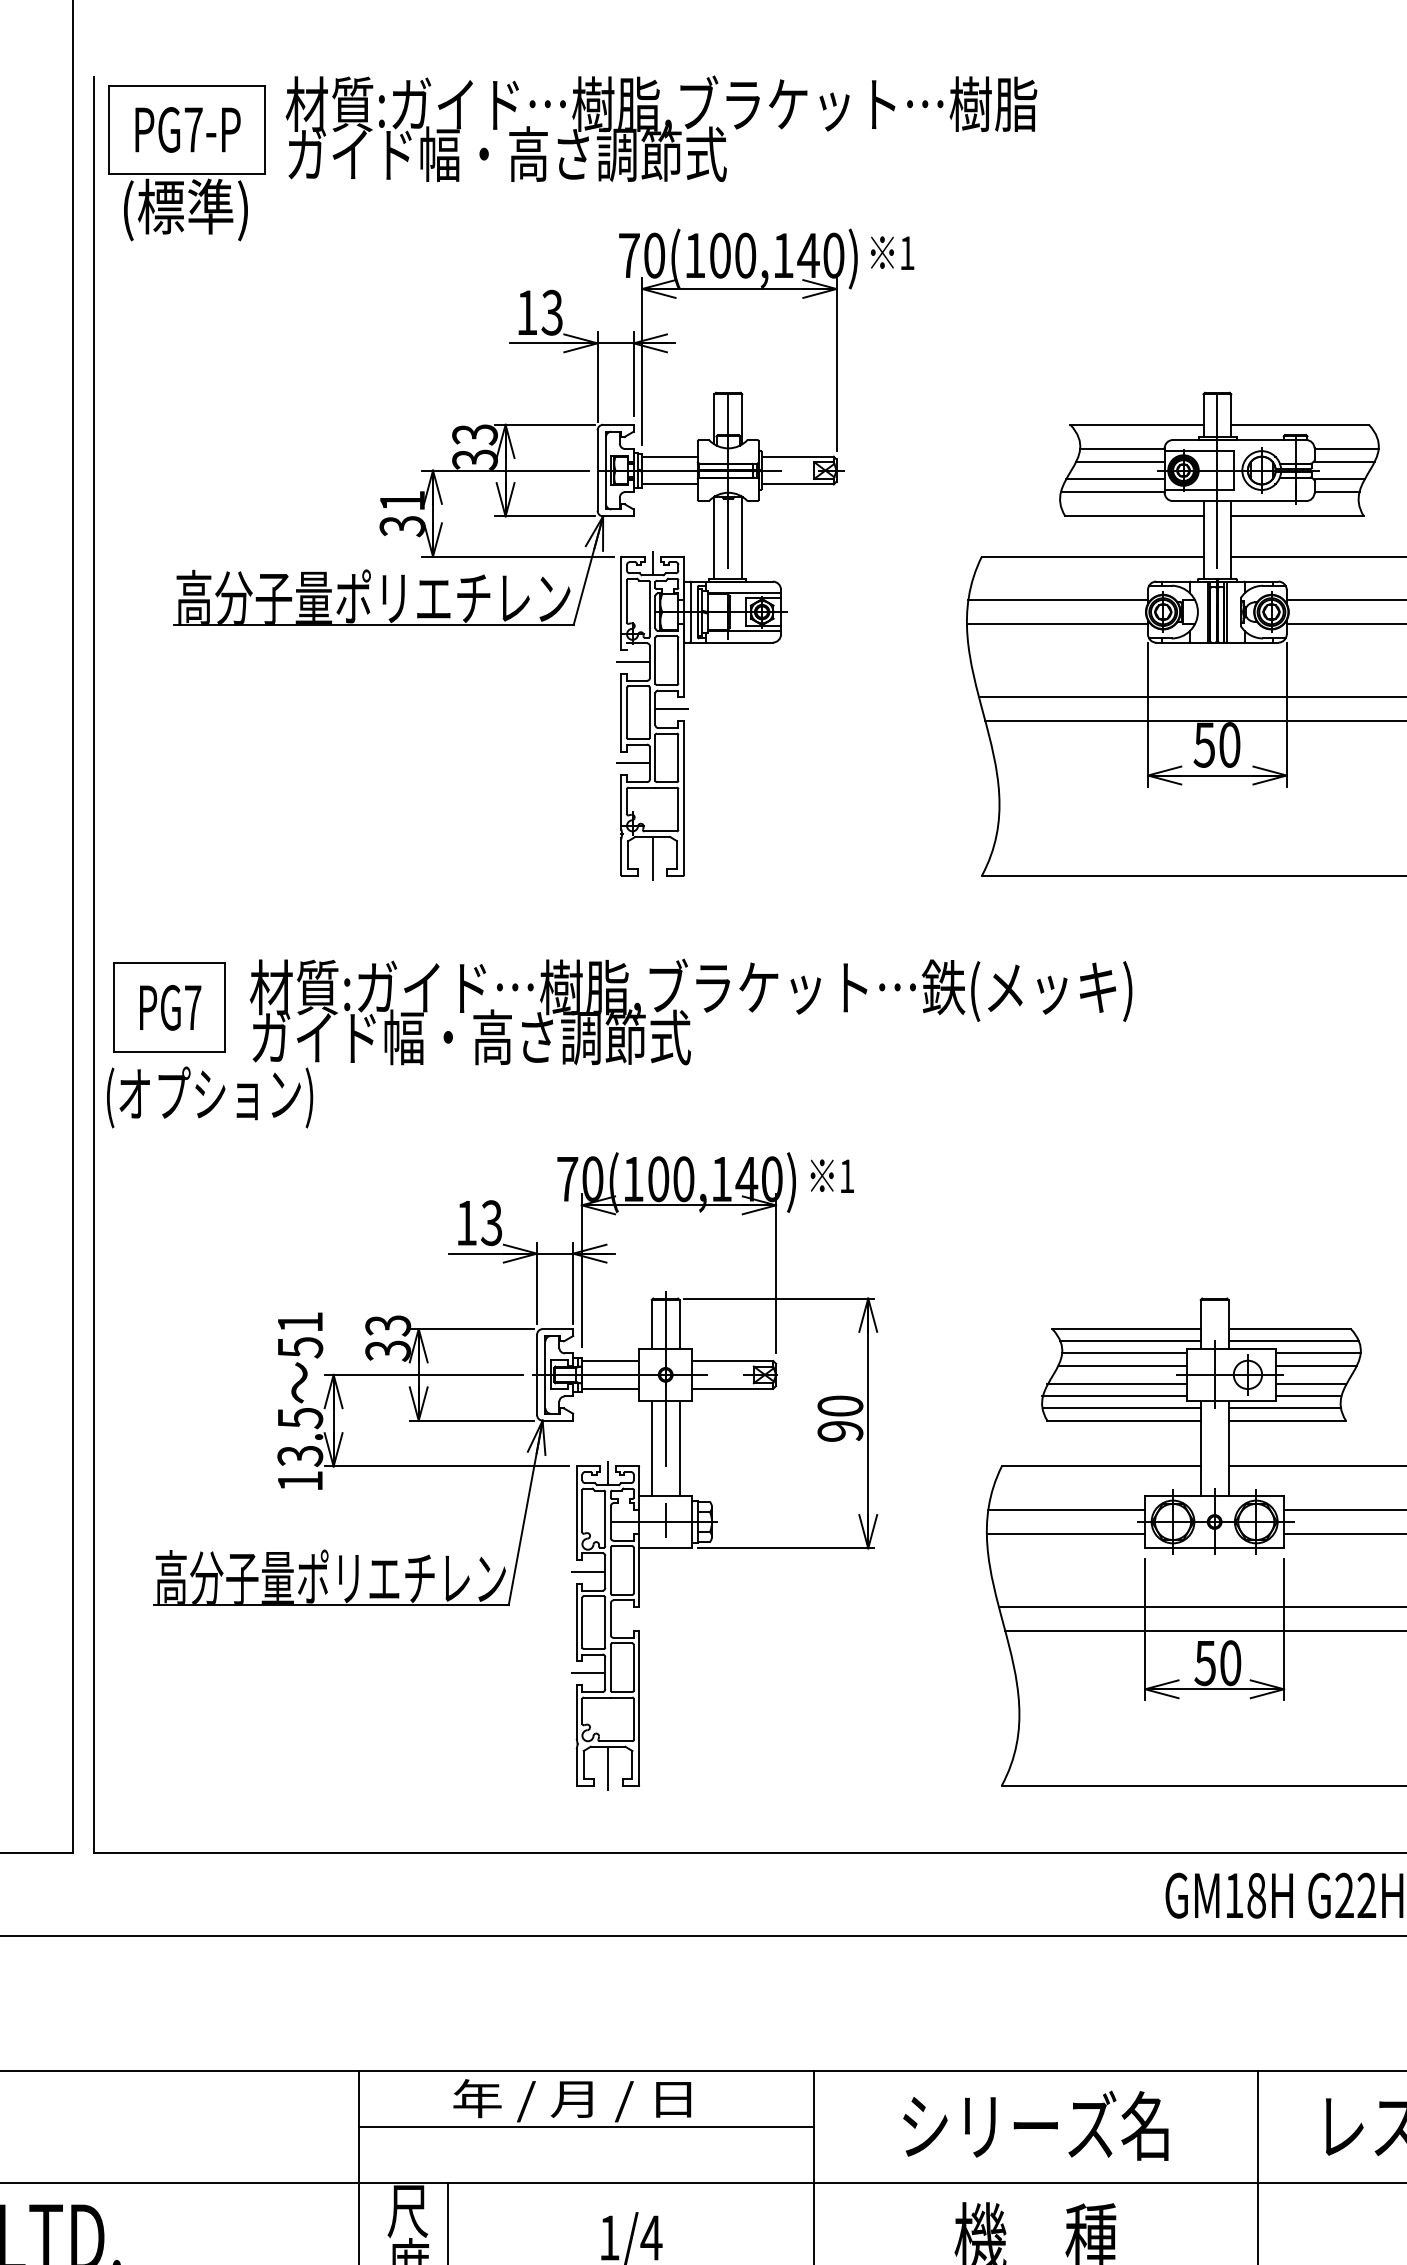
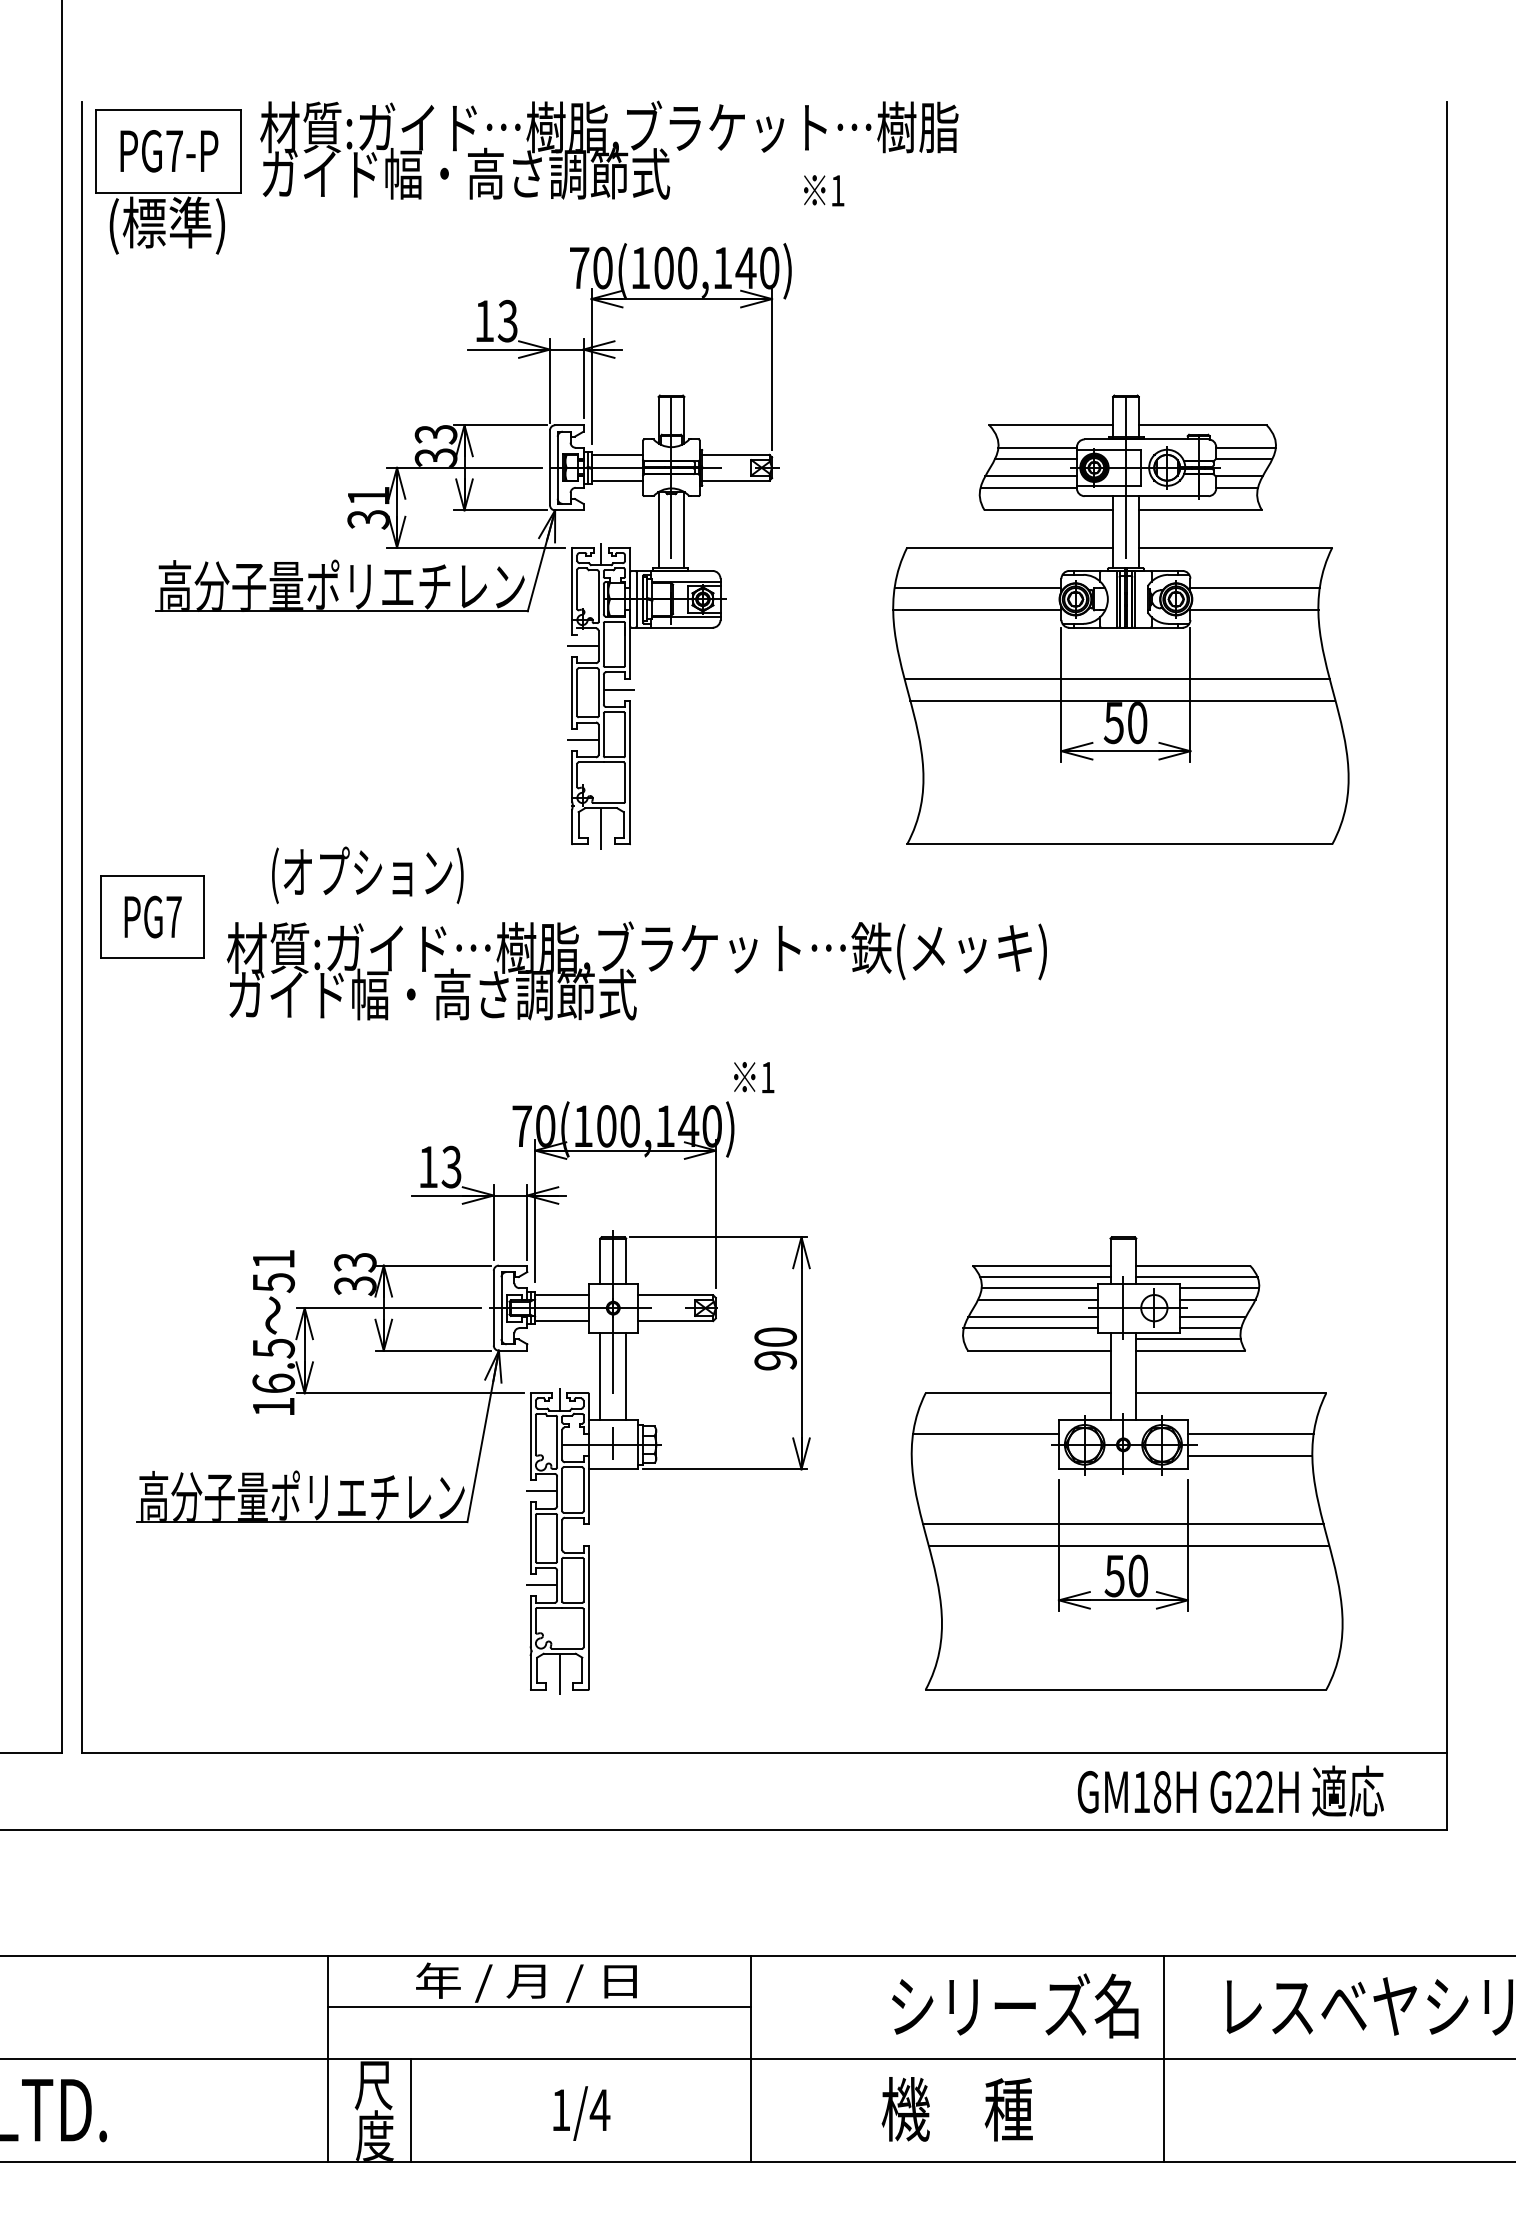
text: (892, 252) -> (824, 190), moved
part: (169, 1007) -> (152, 916), moved
text: (209, 1097) -> (367, 875), moved
text: (832, 1176) -> (754, 1077), moved
line: (1121, 1408) -> (1036, 1339), removed
text: (300, 1455) -> (273, 1383), 13.5 -> 16.5
line: (1065, 1533) -> (984, 1455), removed
text: (1036, 2125) -> (1015, 2005), moved

